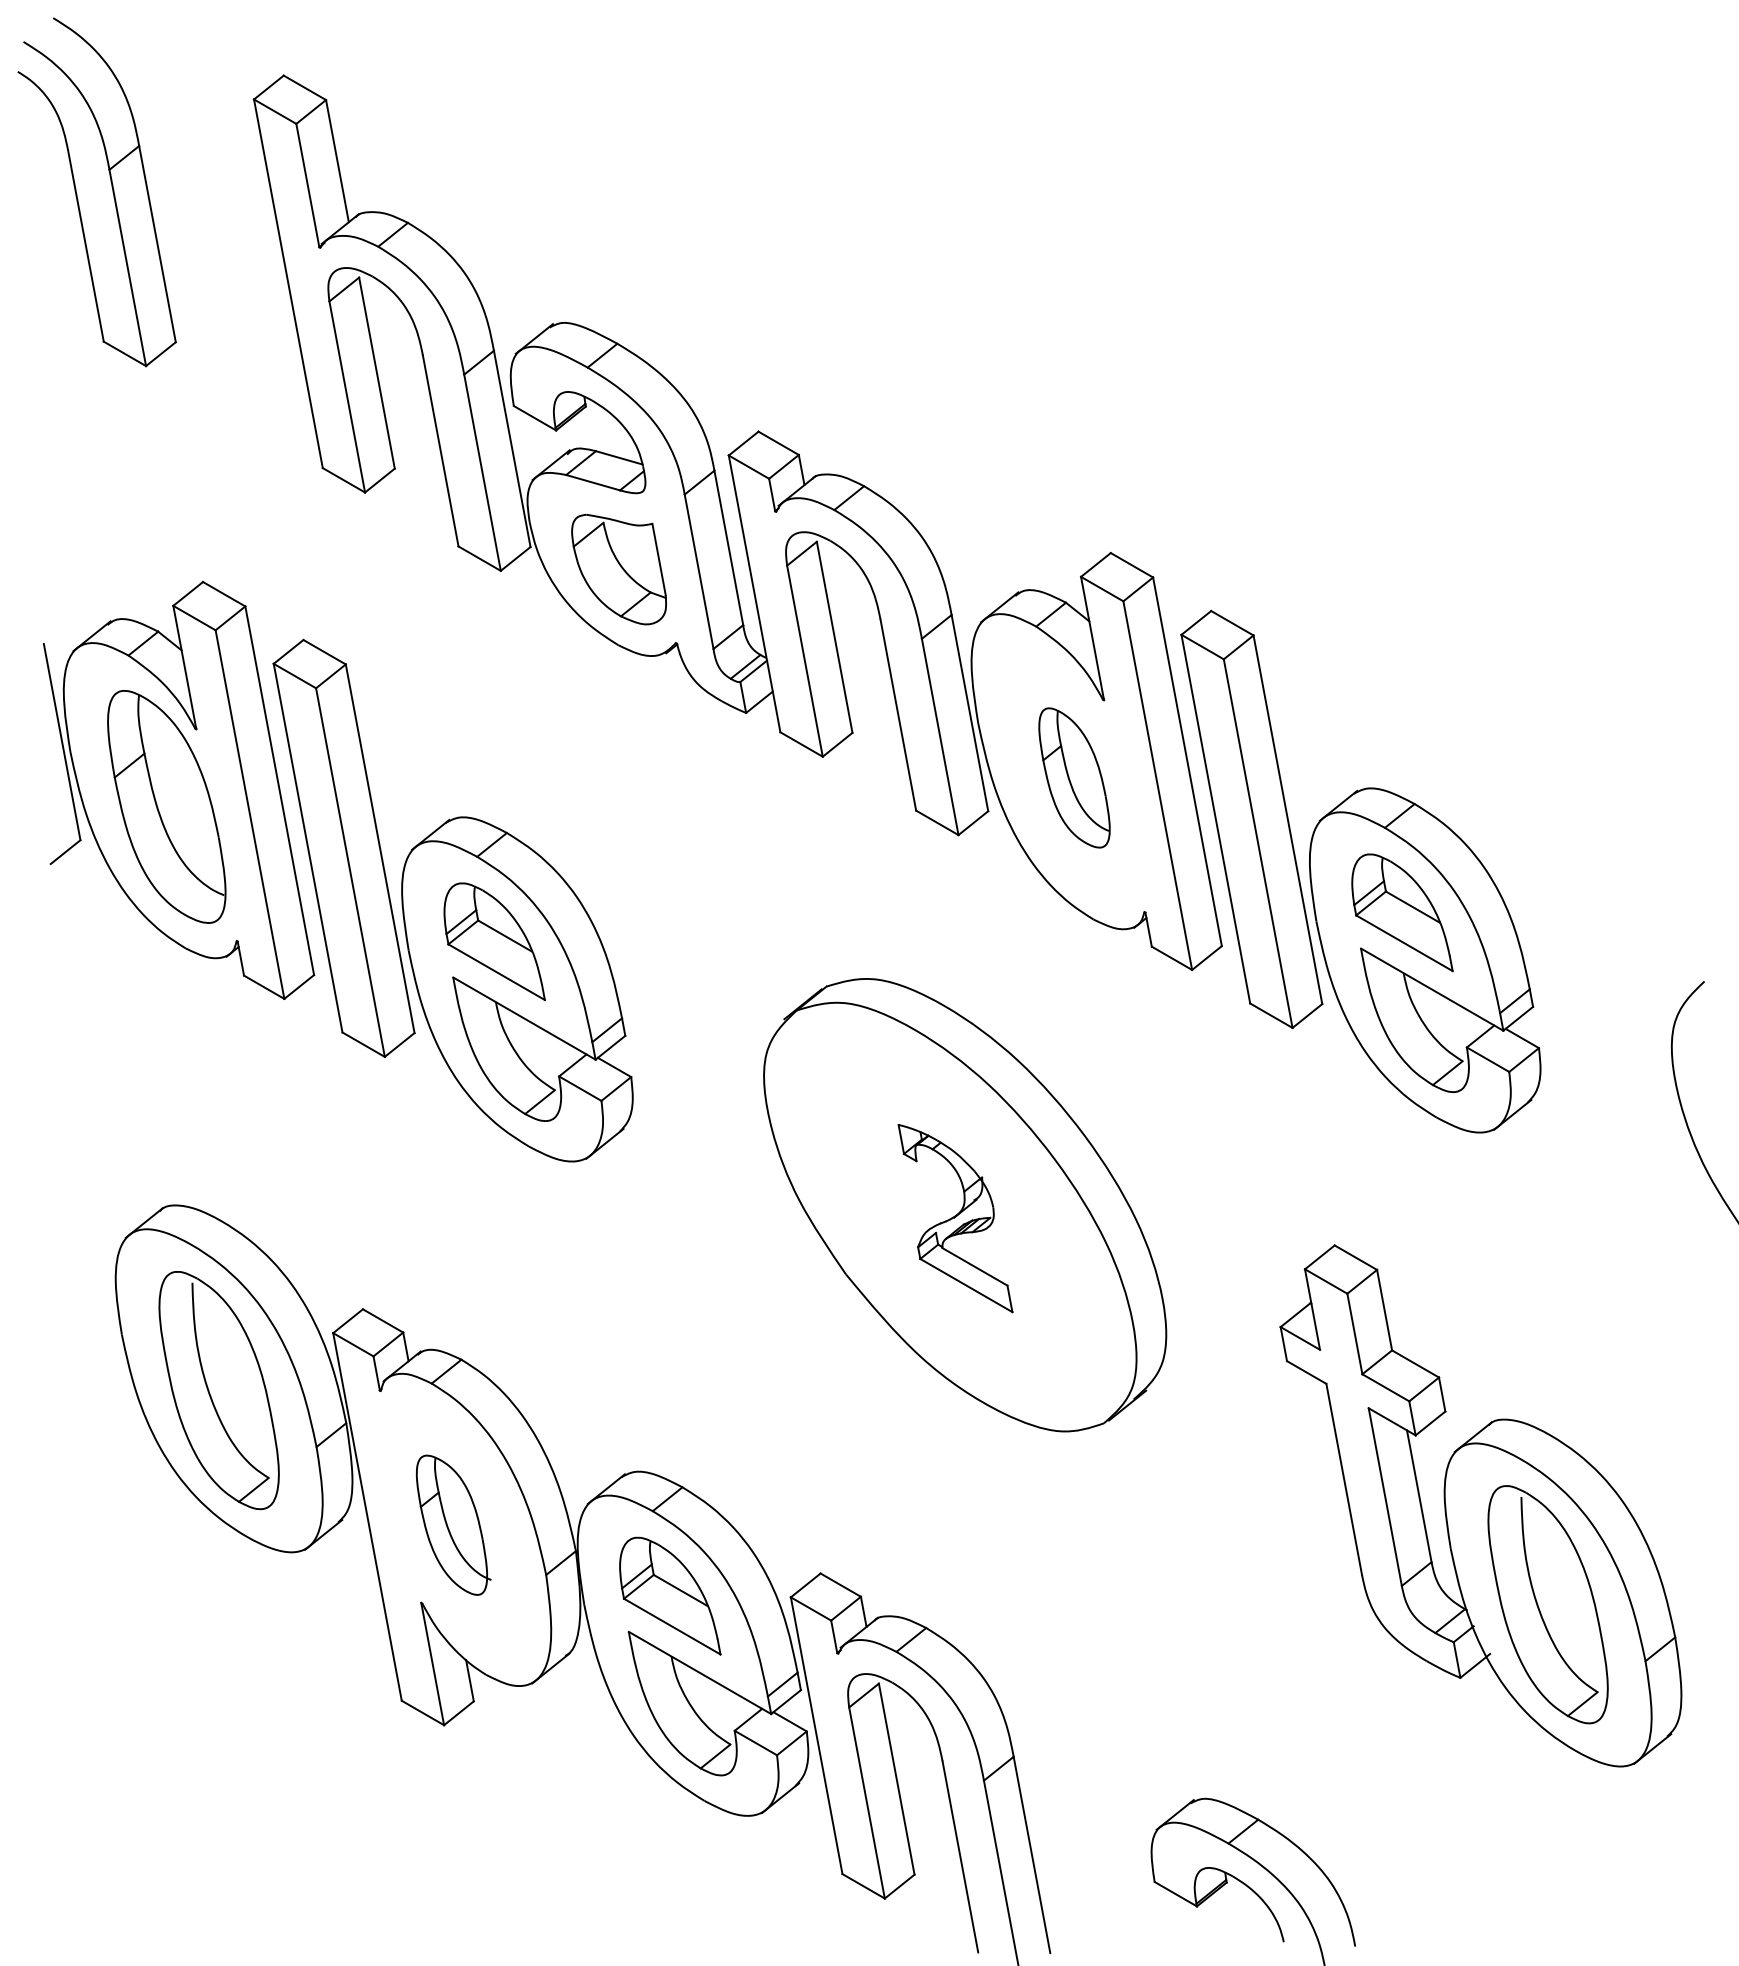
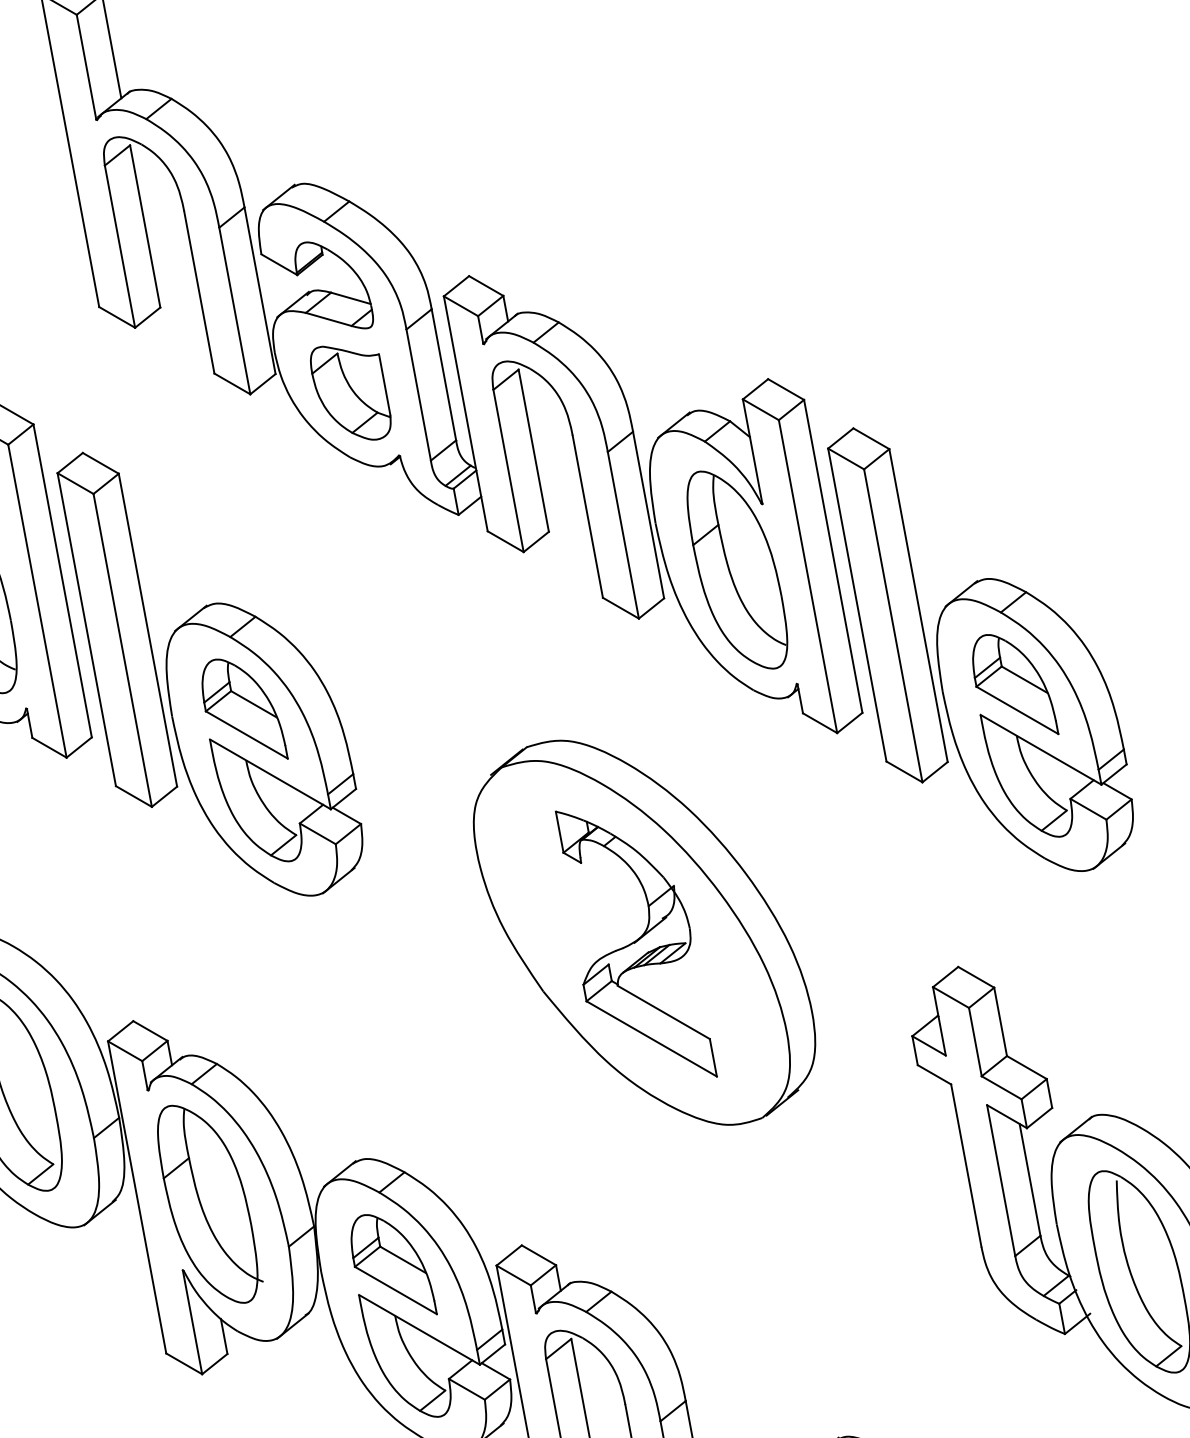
part: (1074, 777) -> (737, 569), size x1.67
part: (955, 1218) -> (636, 944), size x1.67
part: (453, 1525) -> (210, 1204), size x1.67

